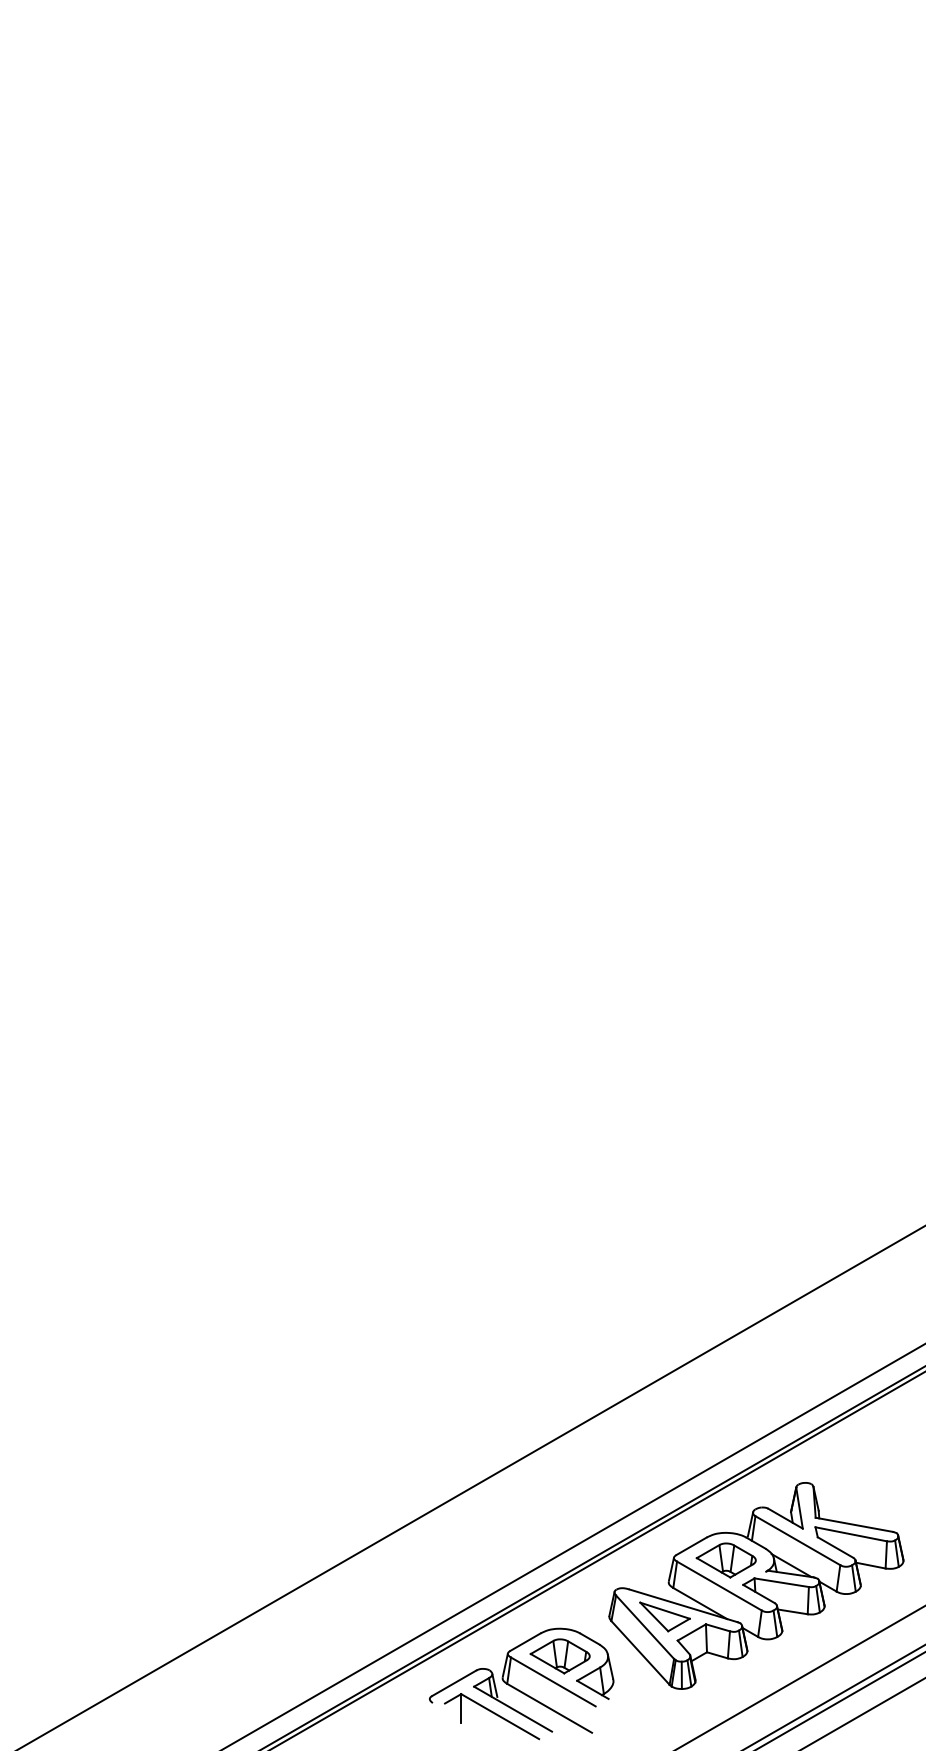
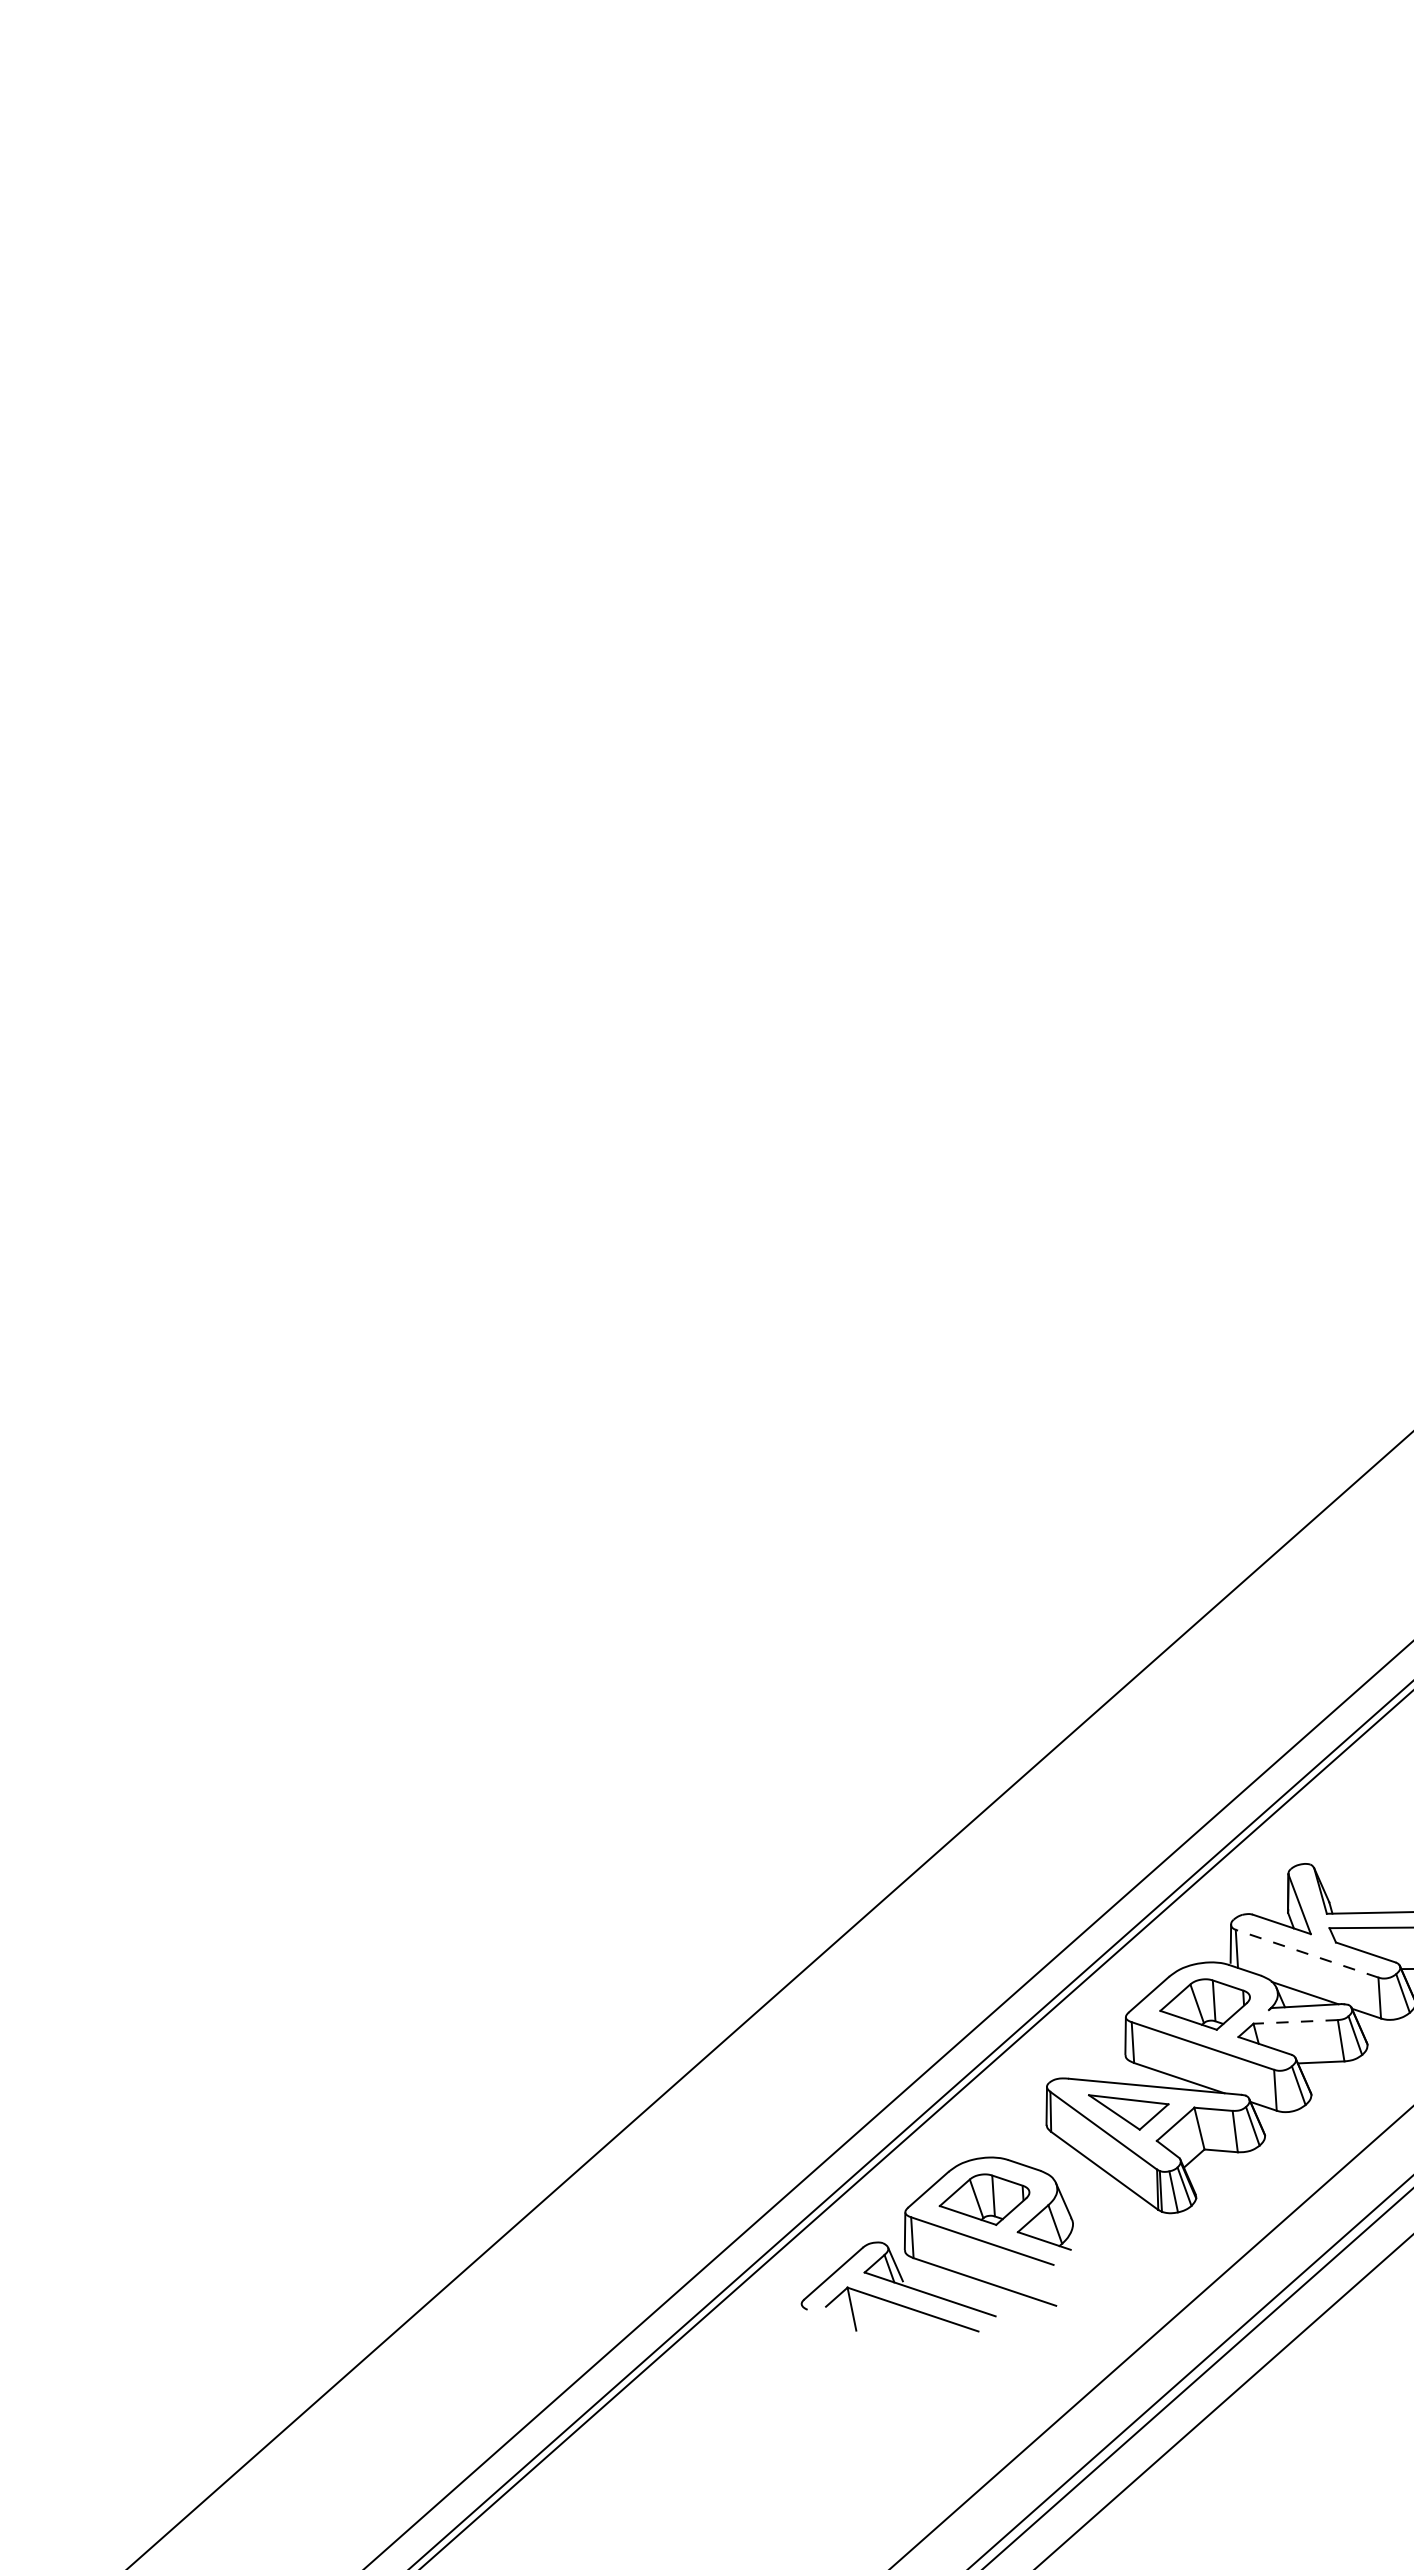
line: (797, 1540) -> (1306, 1953), solid -> dashed
line: (781, 1582) -> (1295, 2021), solid -> dashed

